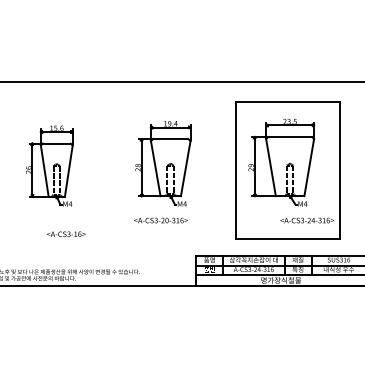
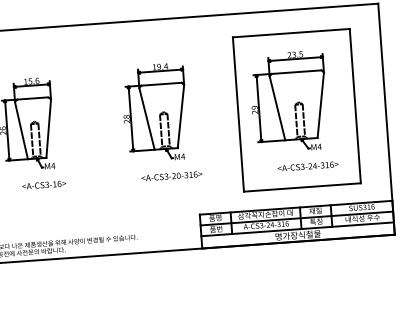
text: (160, 220) -> (171, 176), moved
text: (306, 220) -> (307, 166), moved
text: (66, 233) -> (44, 184), moved

